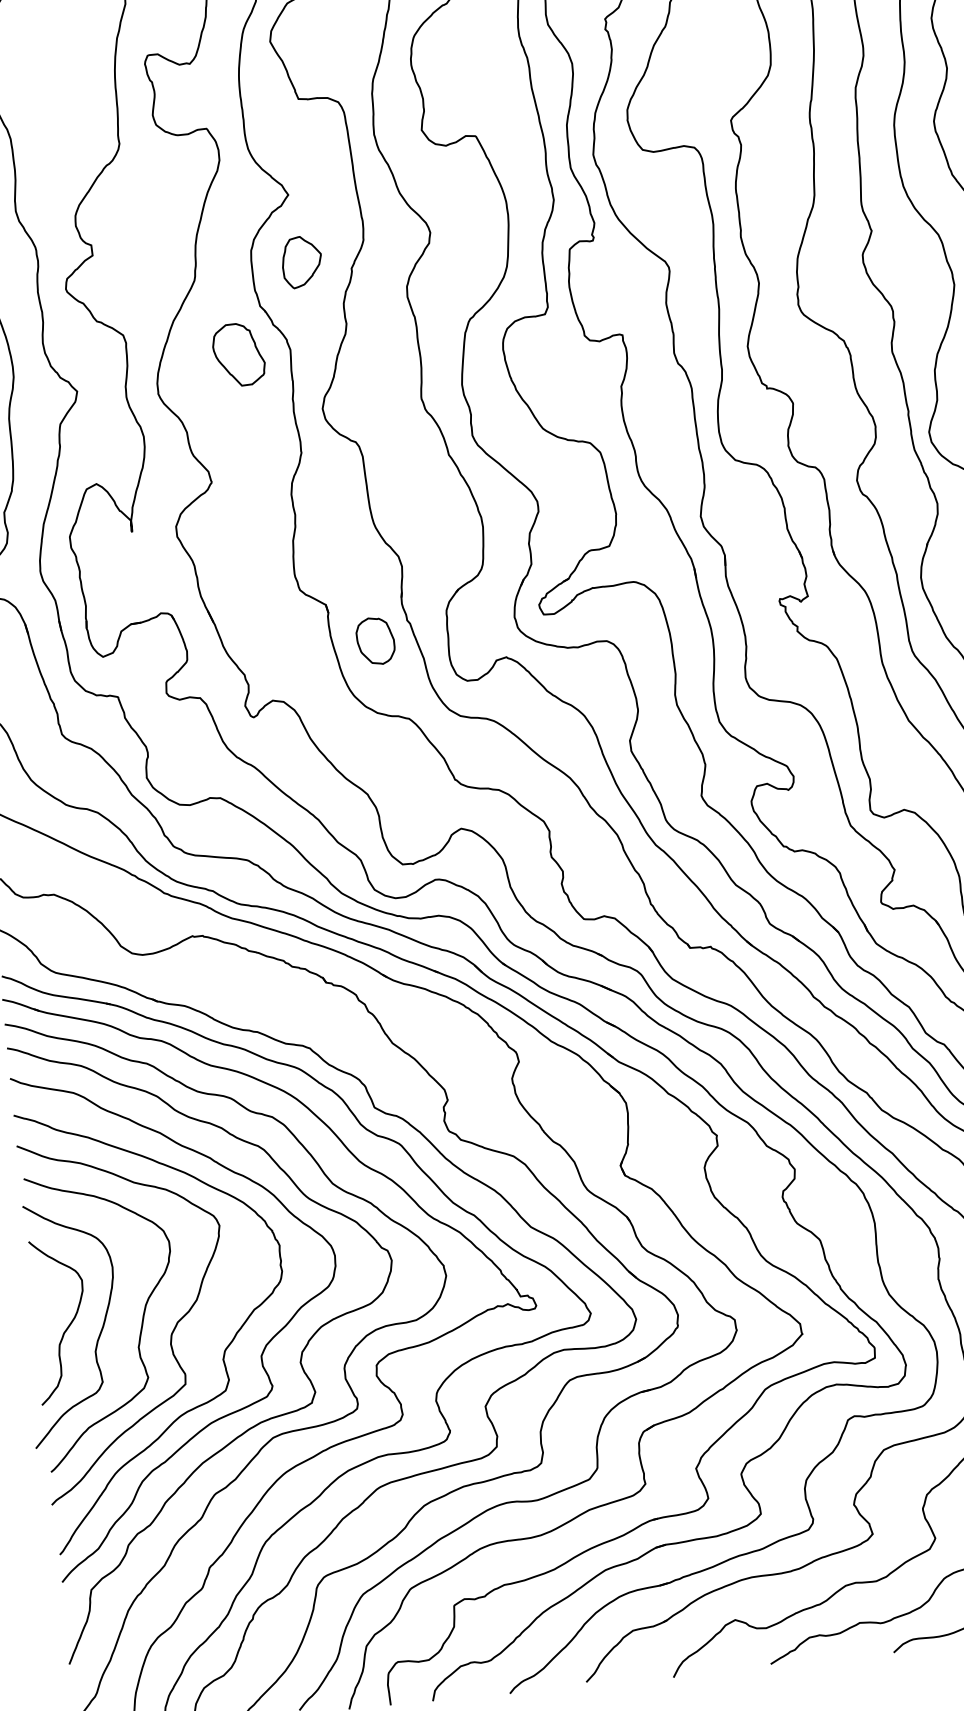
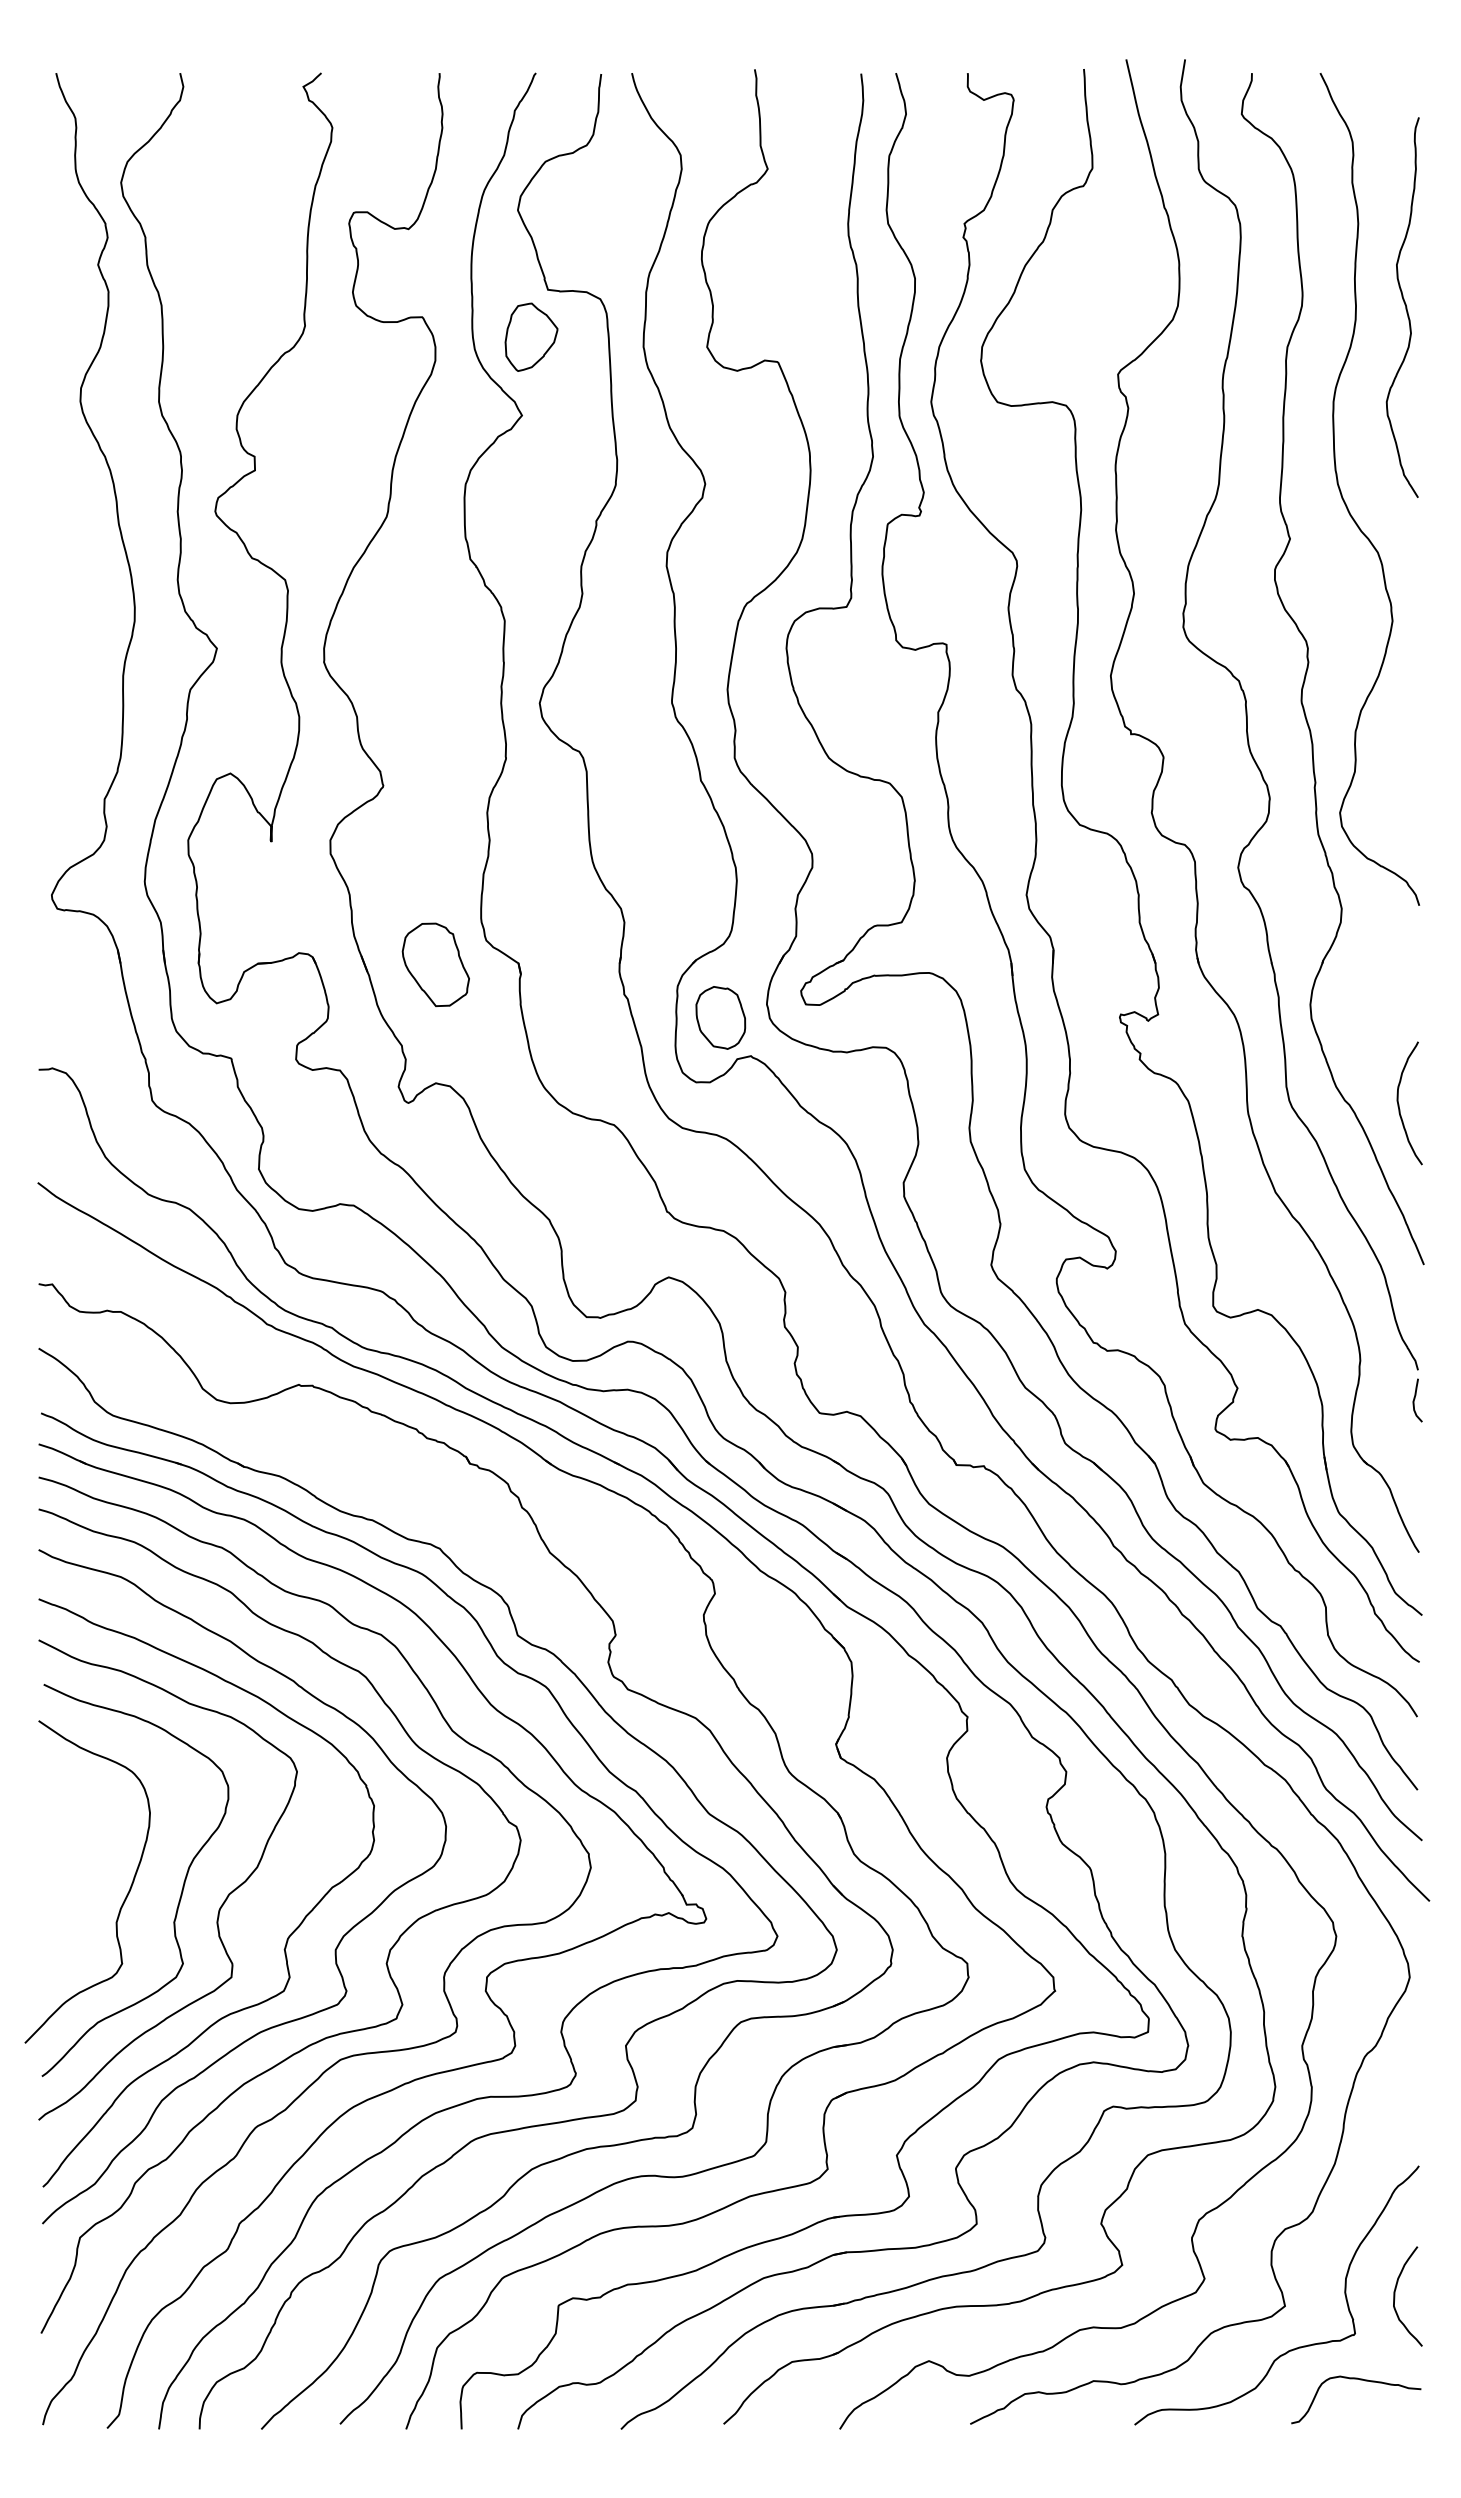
part: (301, 261) -> (531, 336), moved
part: (238, 354) -> (435, 964), moved
part: (375, 640) -> (720, 1017), moved
curve: (67, 1327) -> (82, 1886), removed

